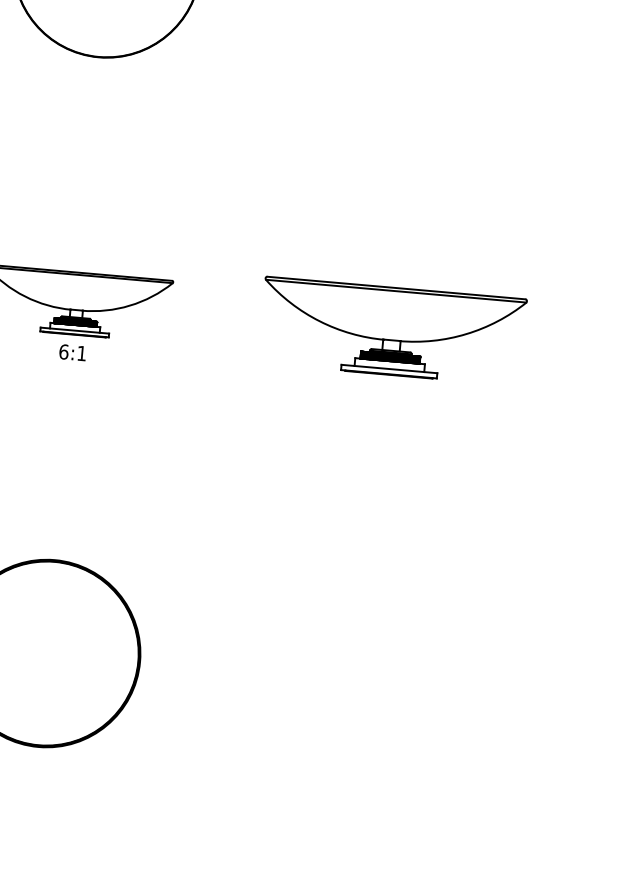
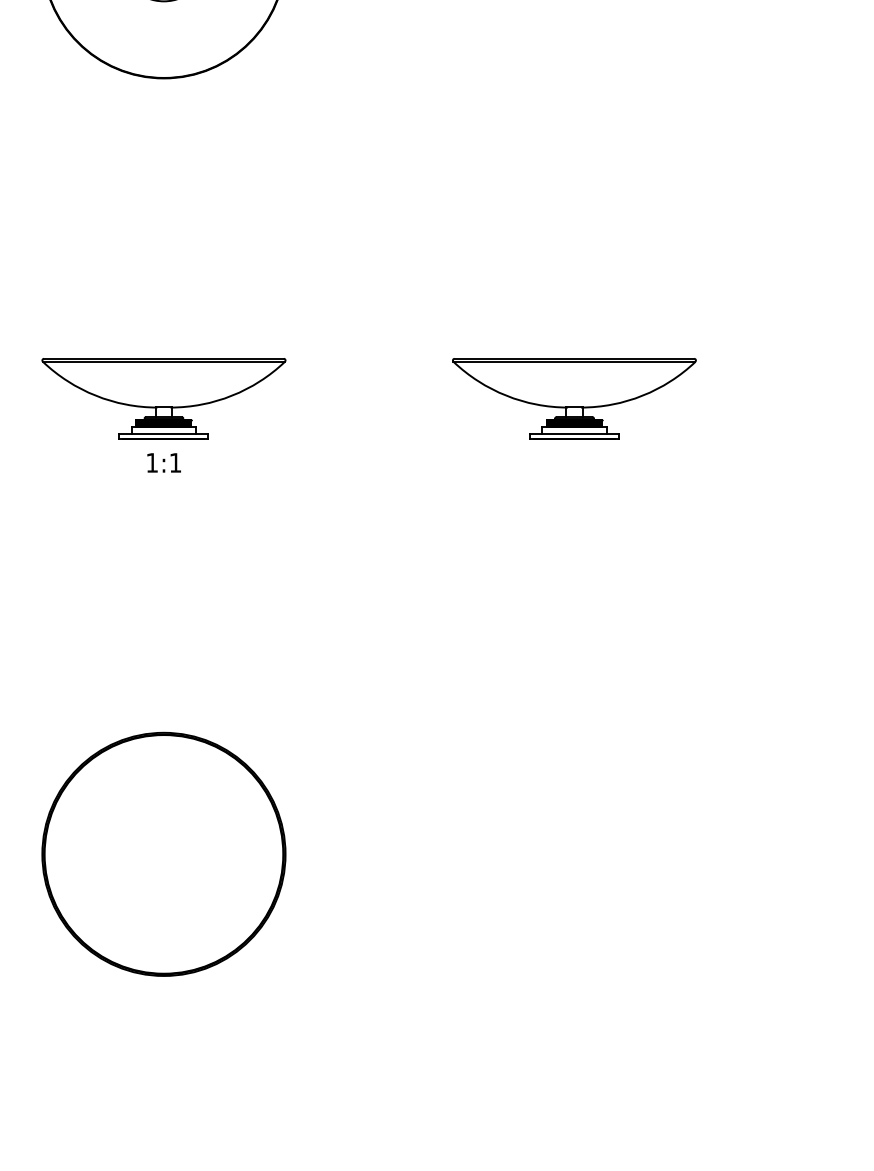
part: (392, 330) -> (574, 398), size x0.71
text: (64, 351) -> (152, 462), 6:1 -> 1:1

